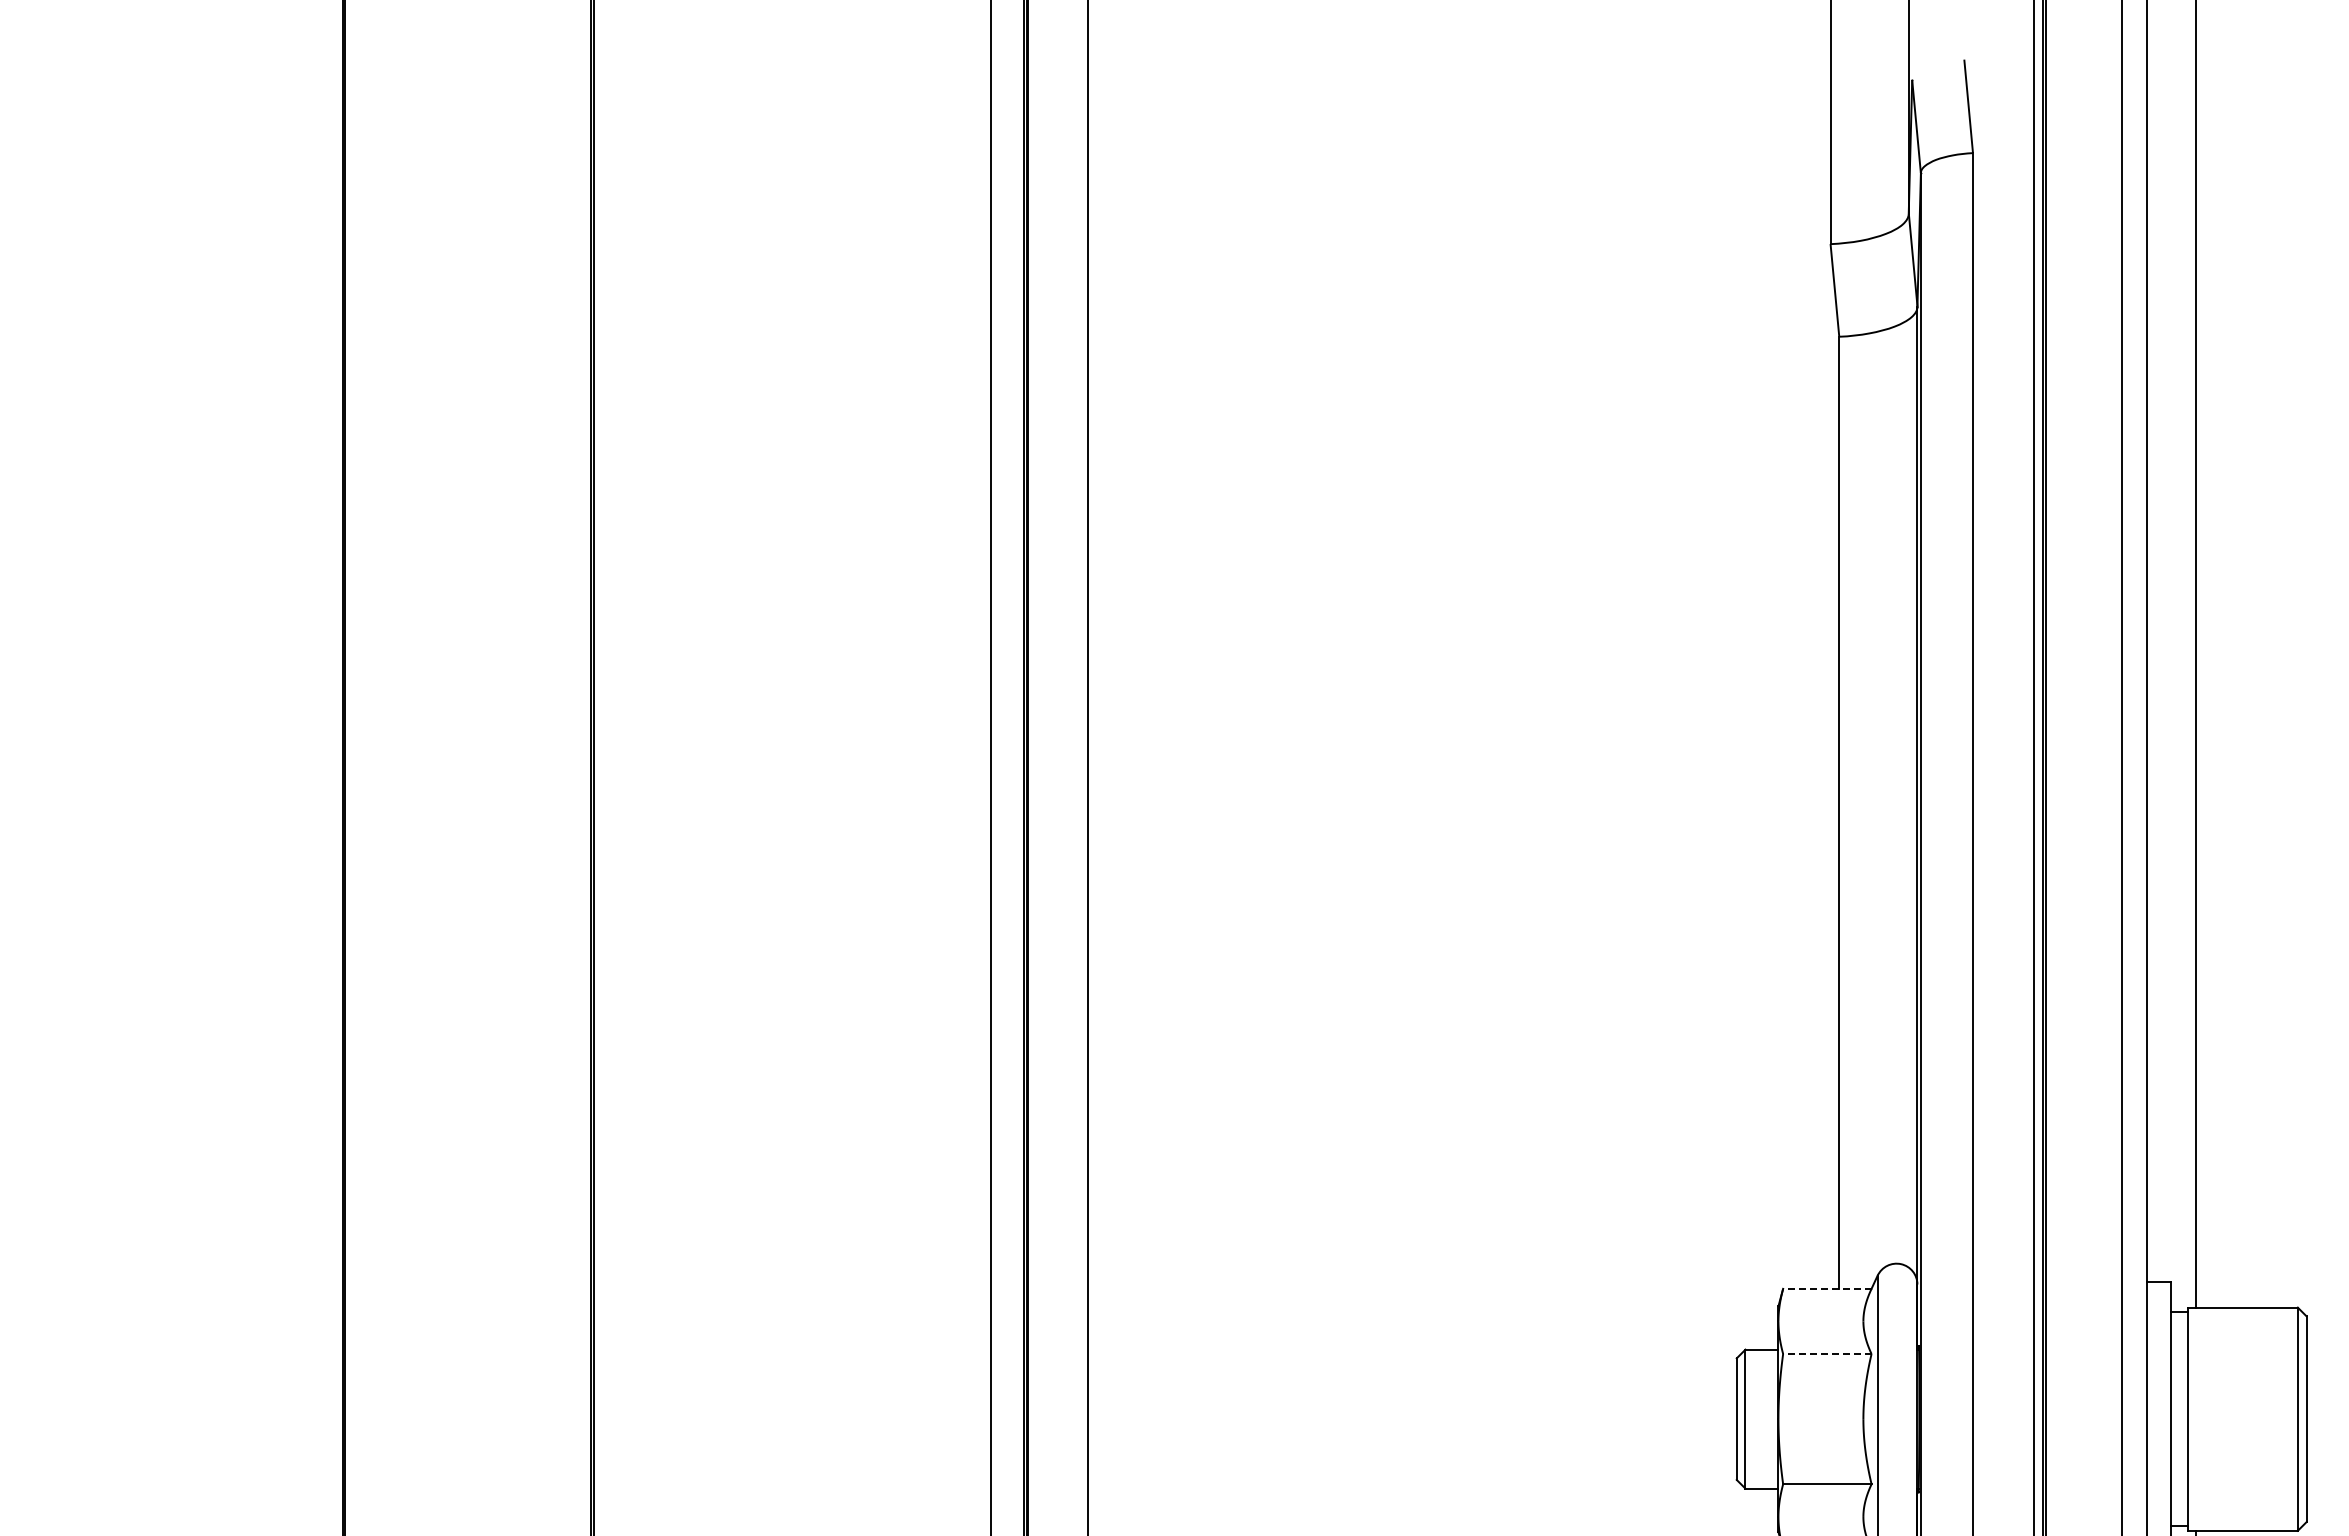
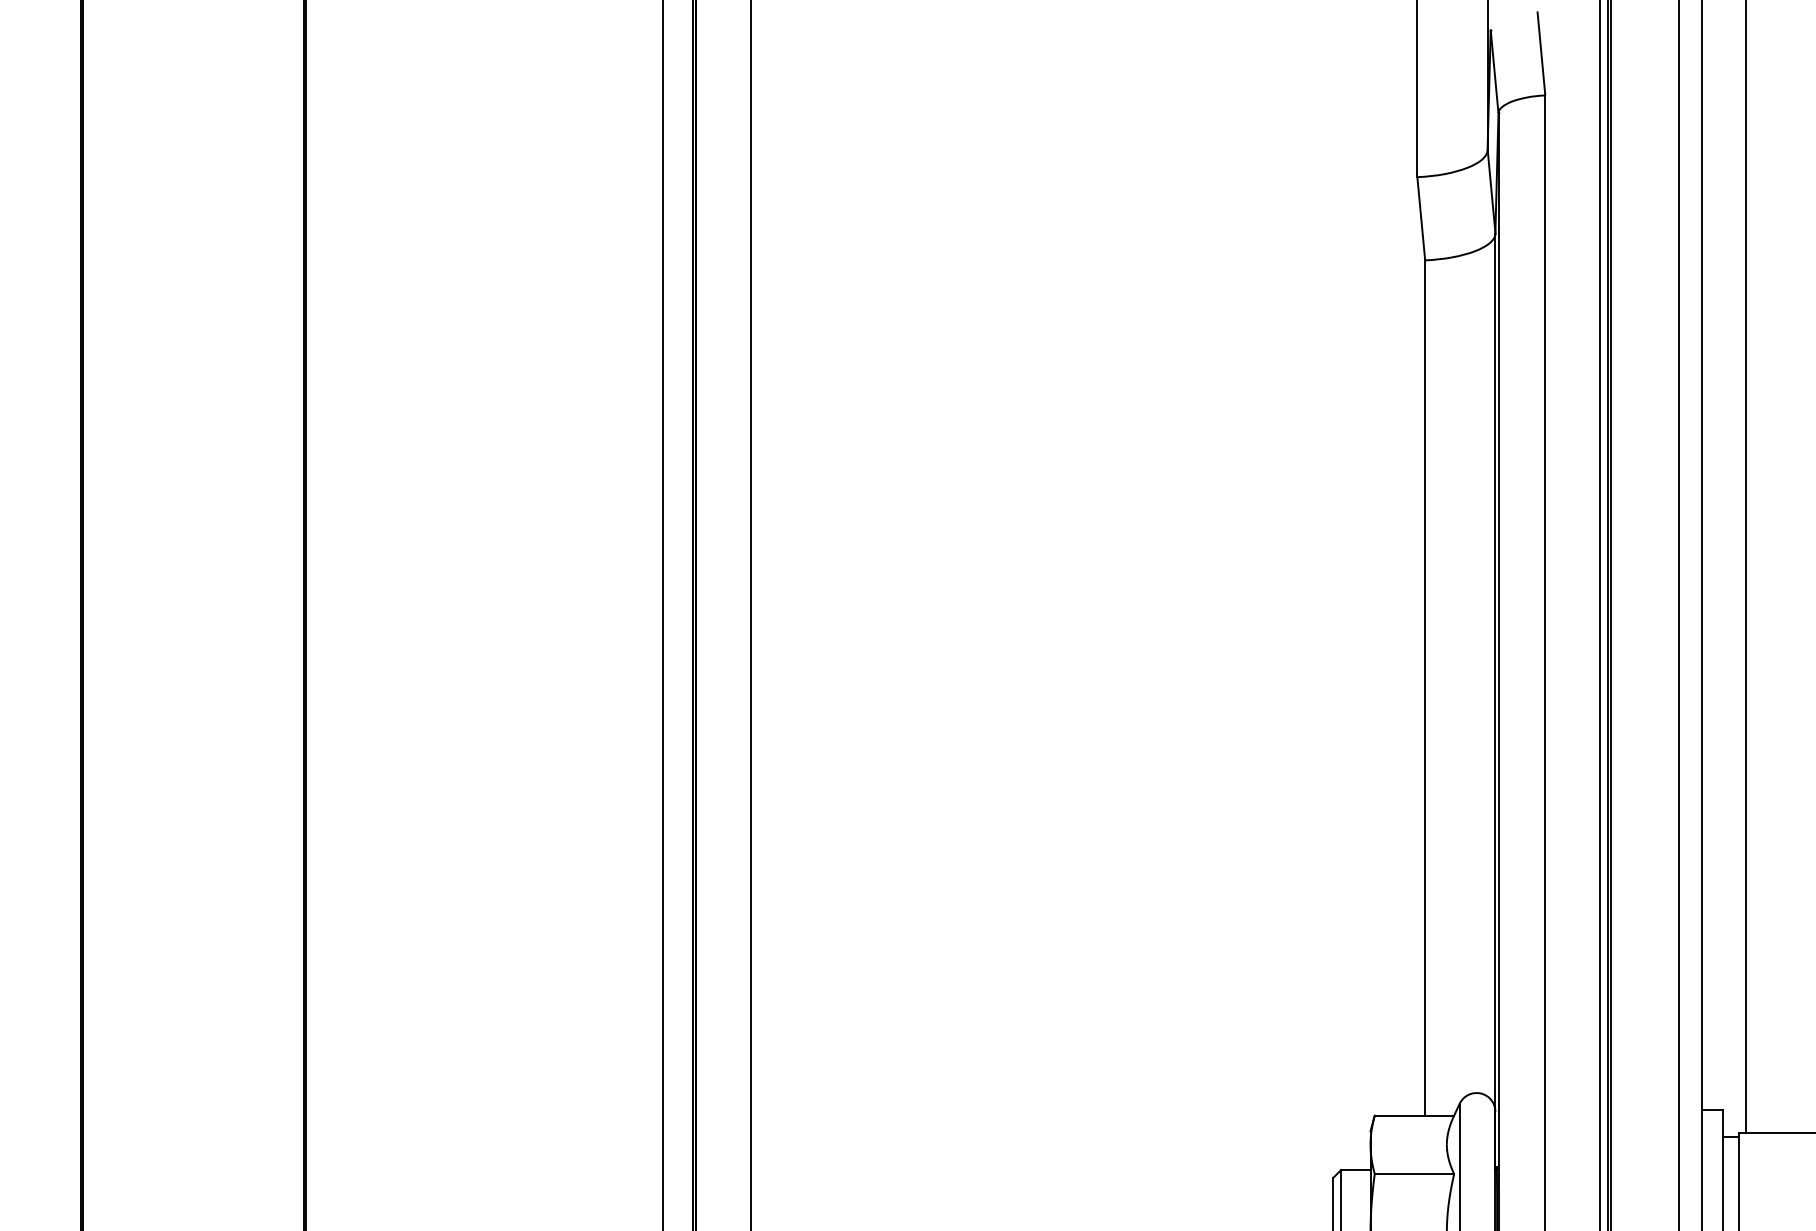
line: (1826, 1288) -> (1413, 1115), dashed -> solid
line: (1826, 1354) -> (1413, 1174), dashed -> solid

